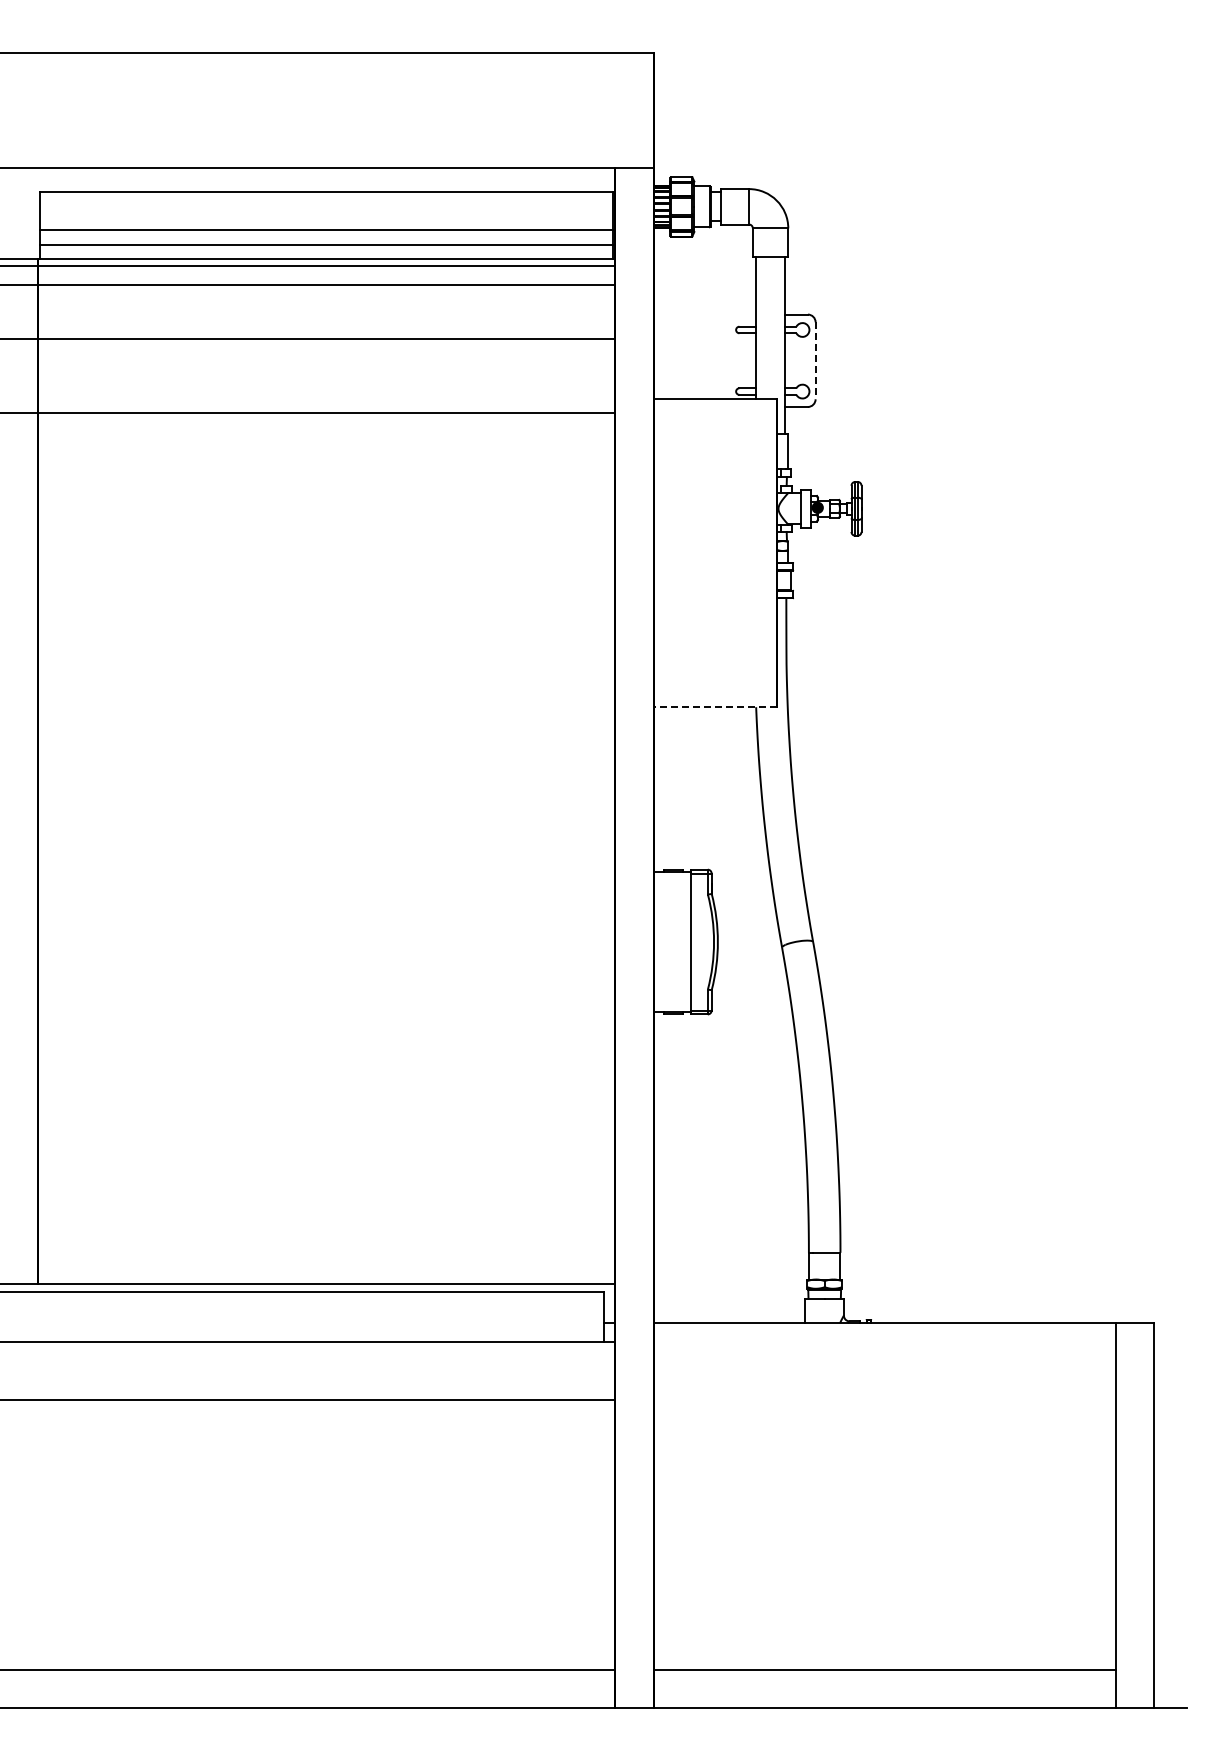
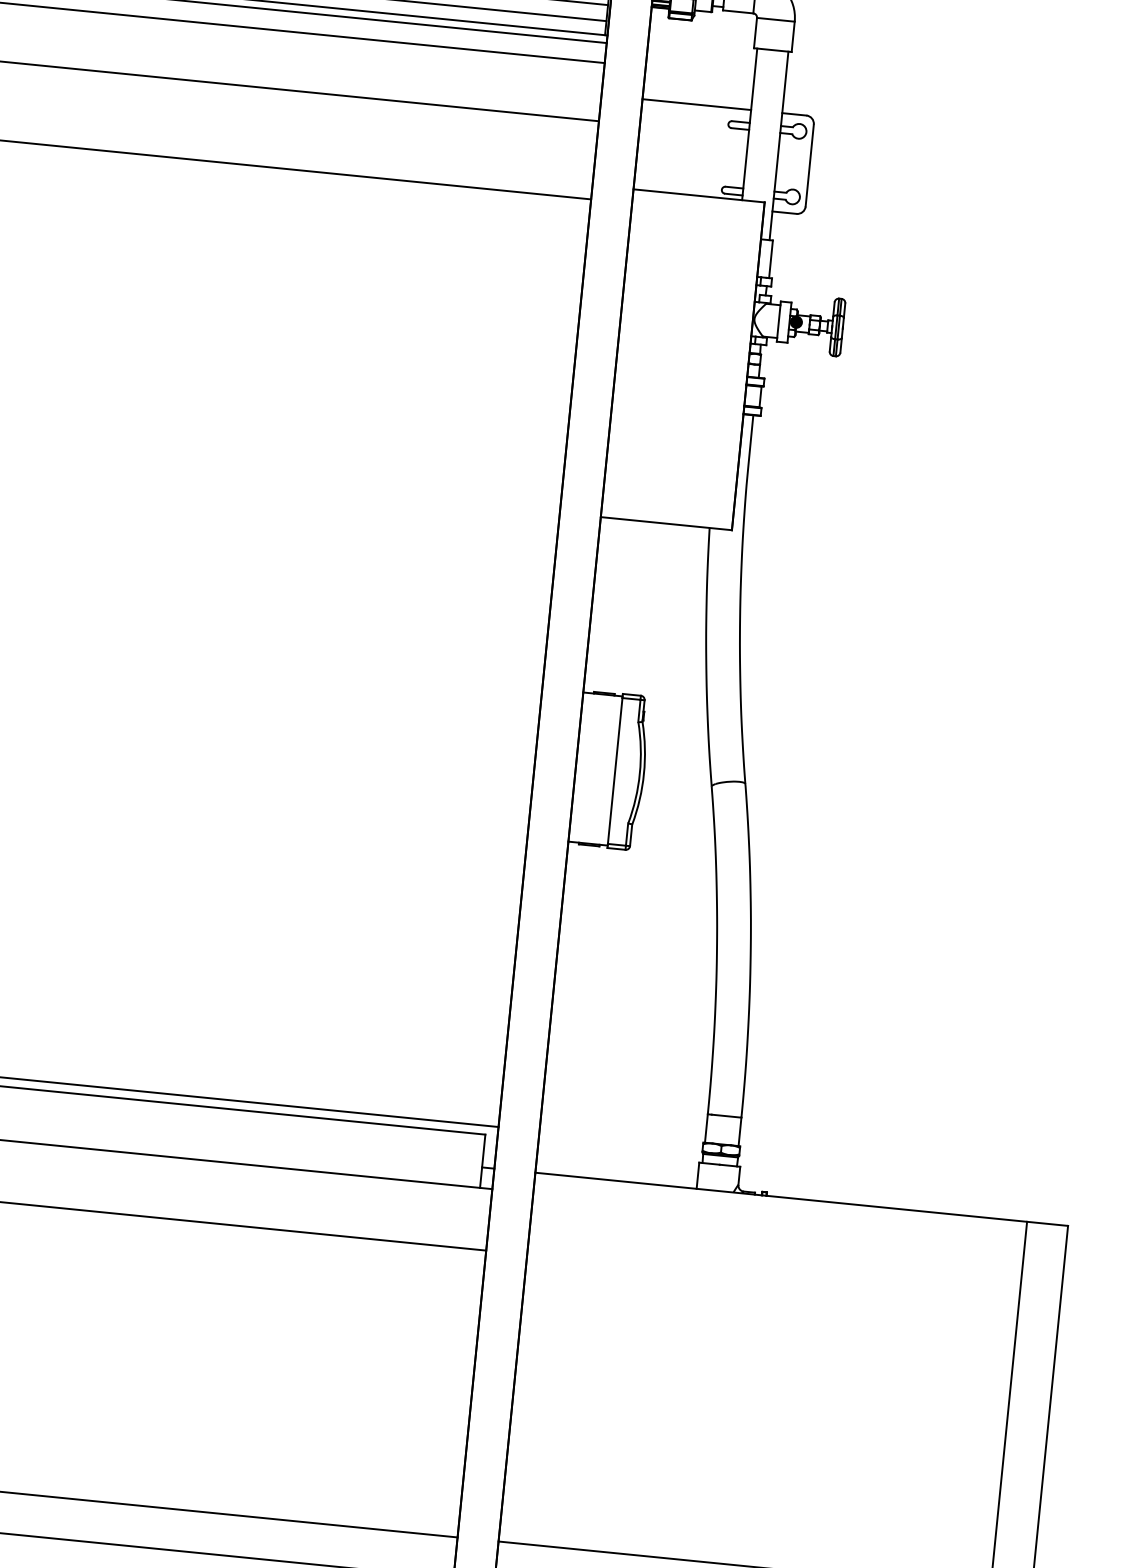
line: (704, 314) -> (696, 104), added
line: (815, 361) -> (809, 166), dashed -> solid
line: (715, 707) -> (666, 523), dashed -> solid

